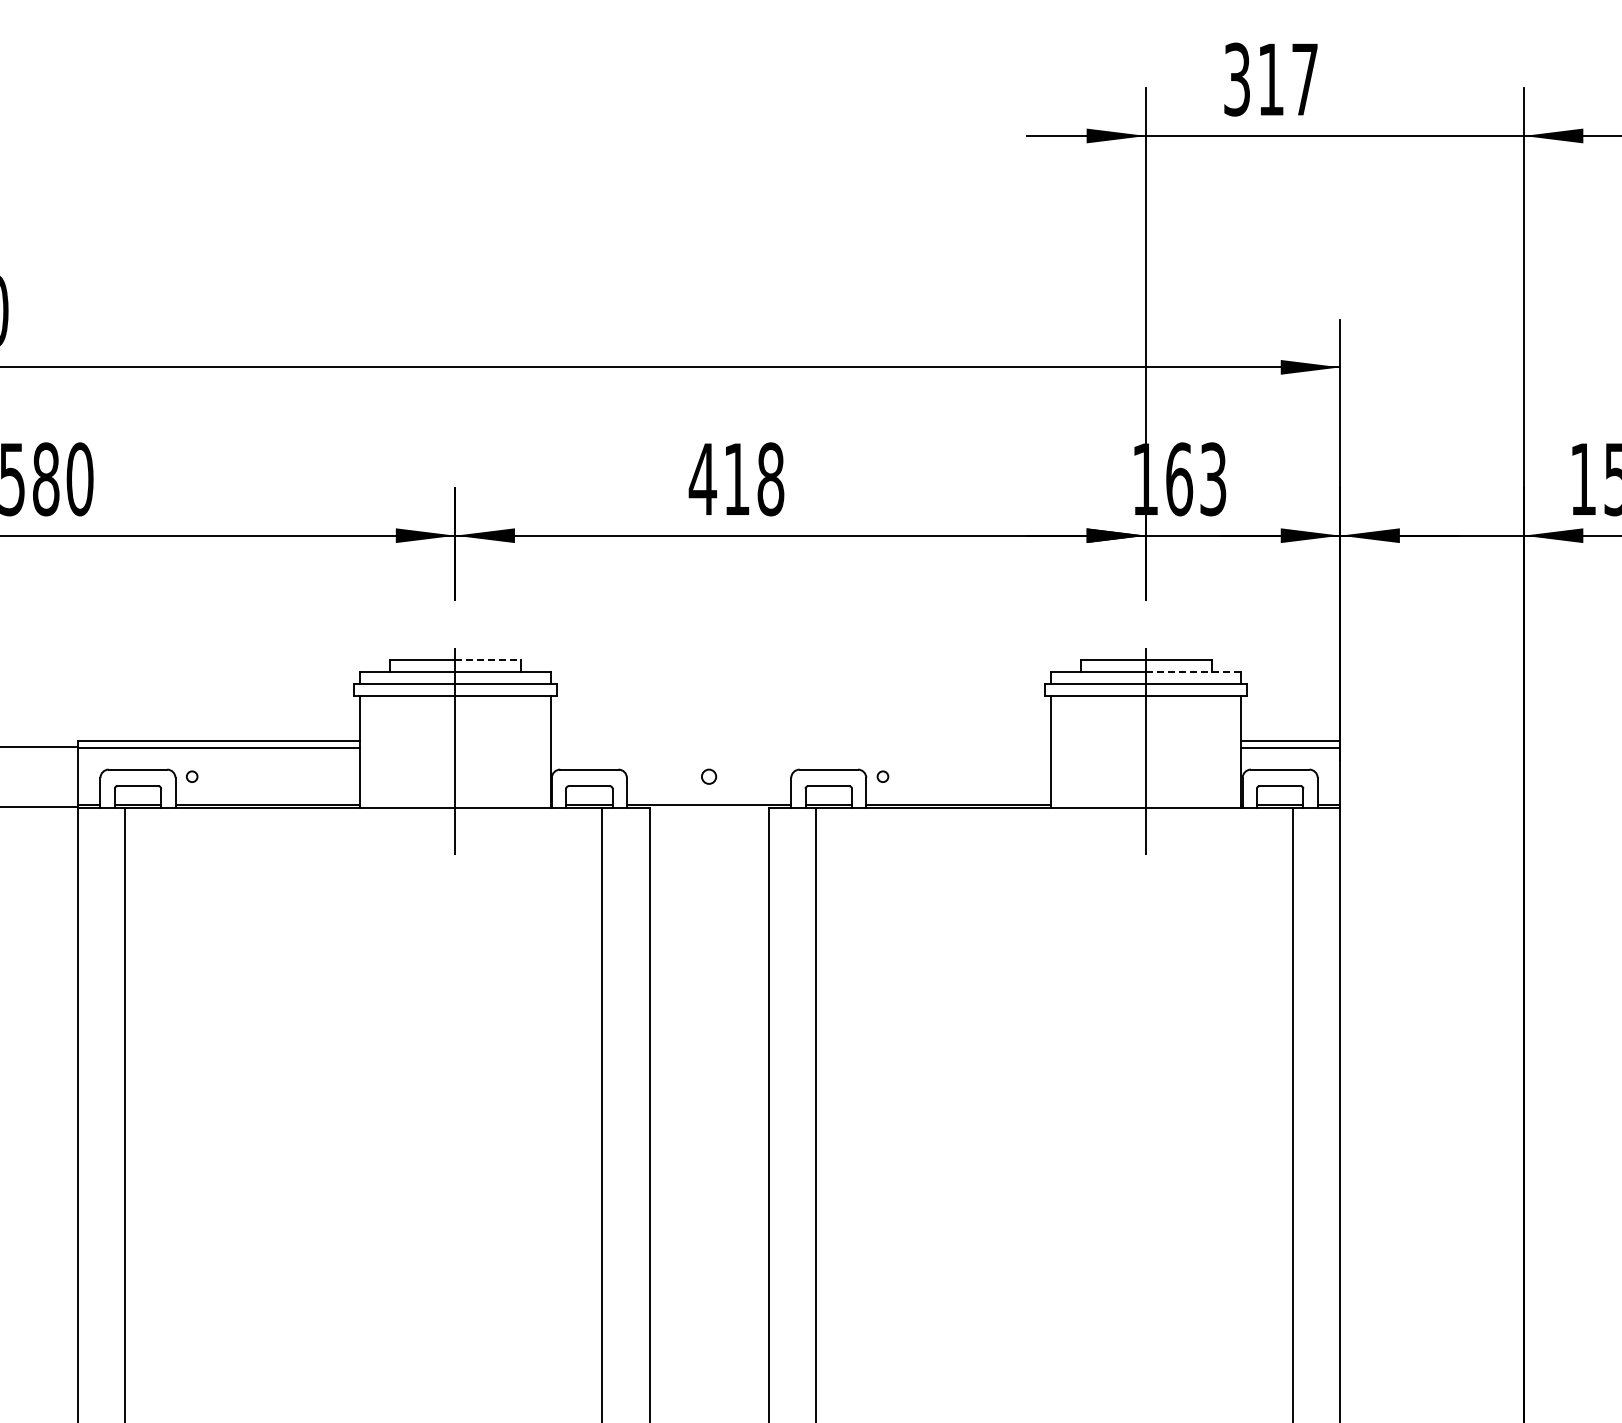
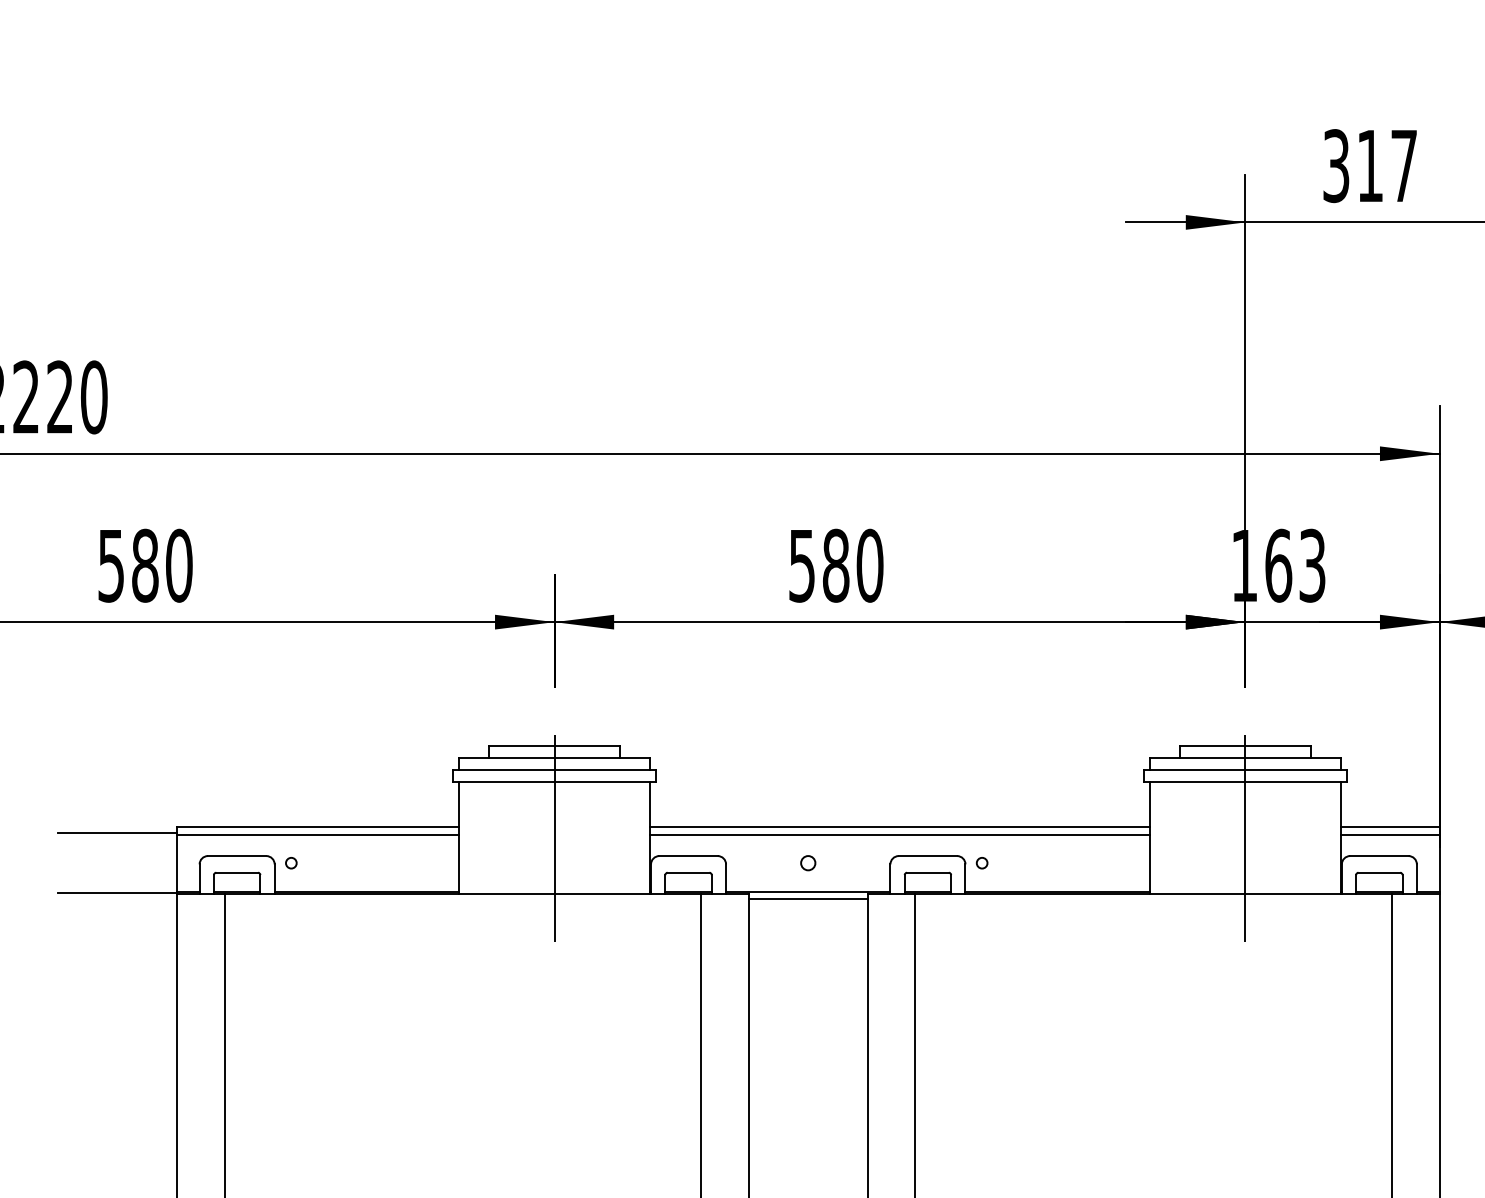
text: (736, 479) -> (835, 565), 418 -> 580
line: (488, 660) -> (587, 746), dashed -> solid
line: (1193, 671) -> (1292, 757), dashed -> solid
line: (800, 741) -> (899, 827), added
line: (800, 748) -> (899, 834), added
line: (708, 812) -> (807, 898), added

